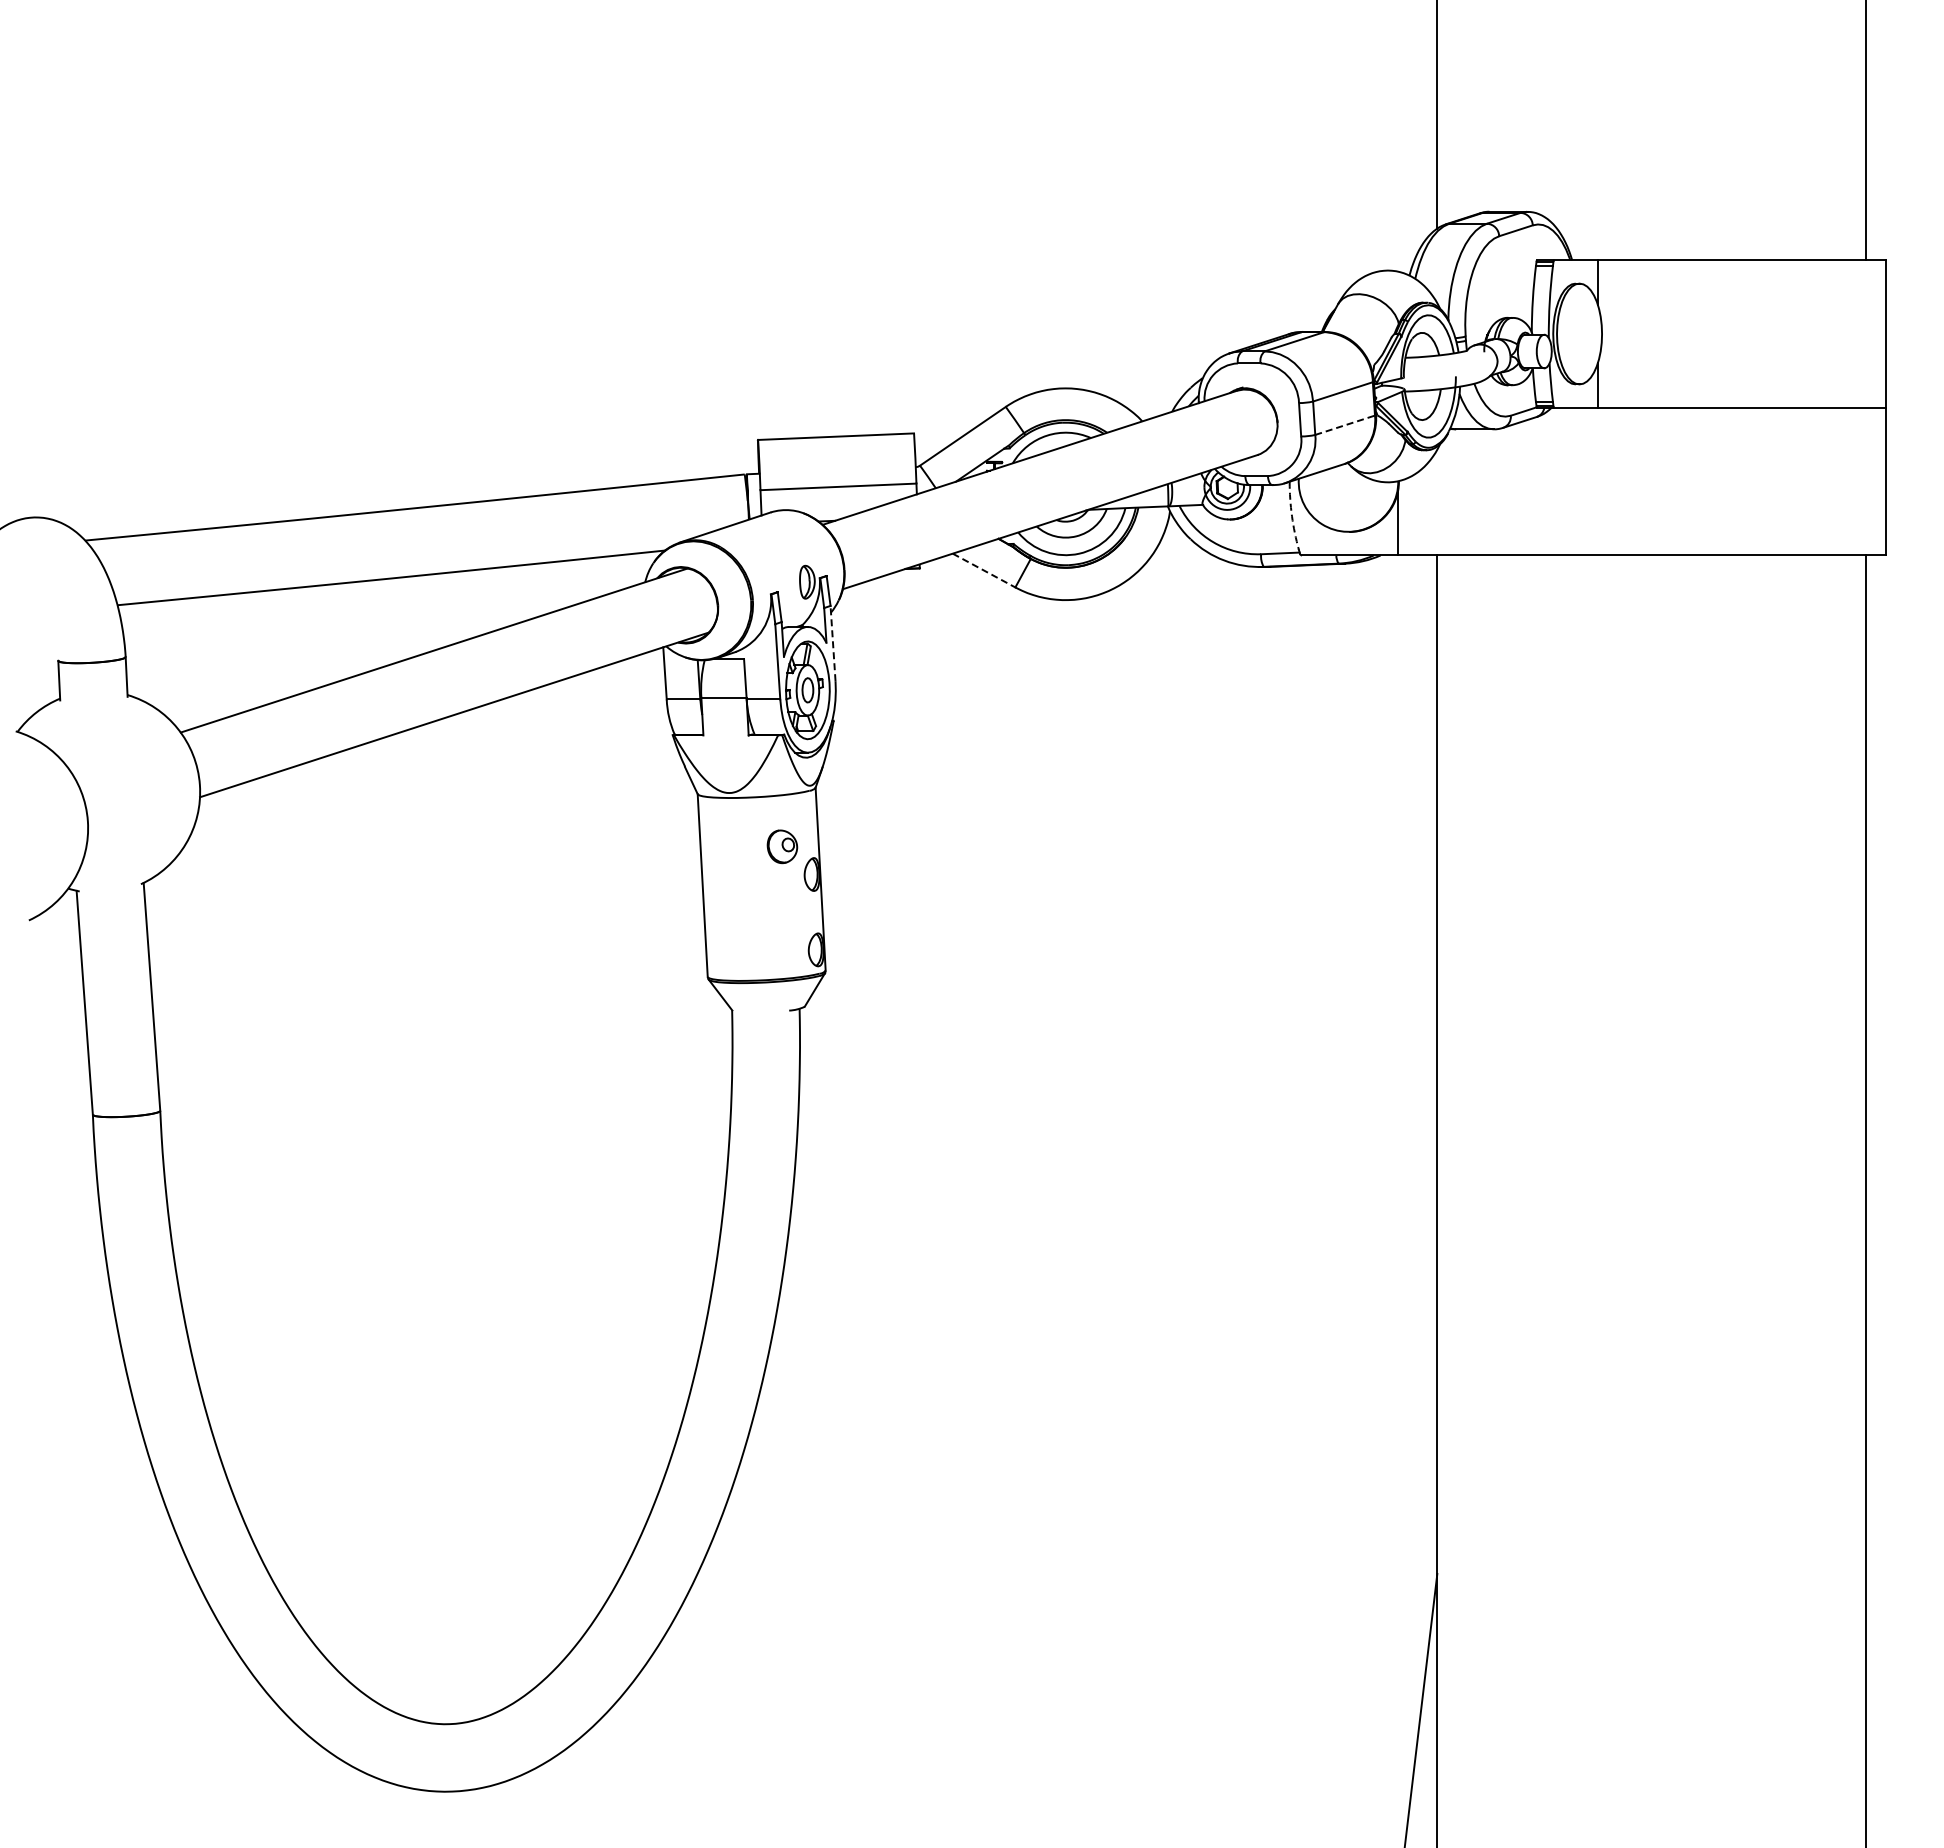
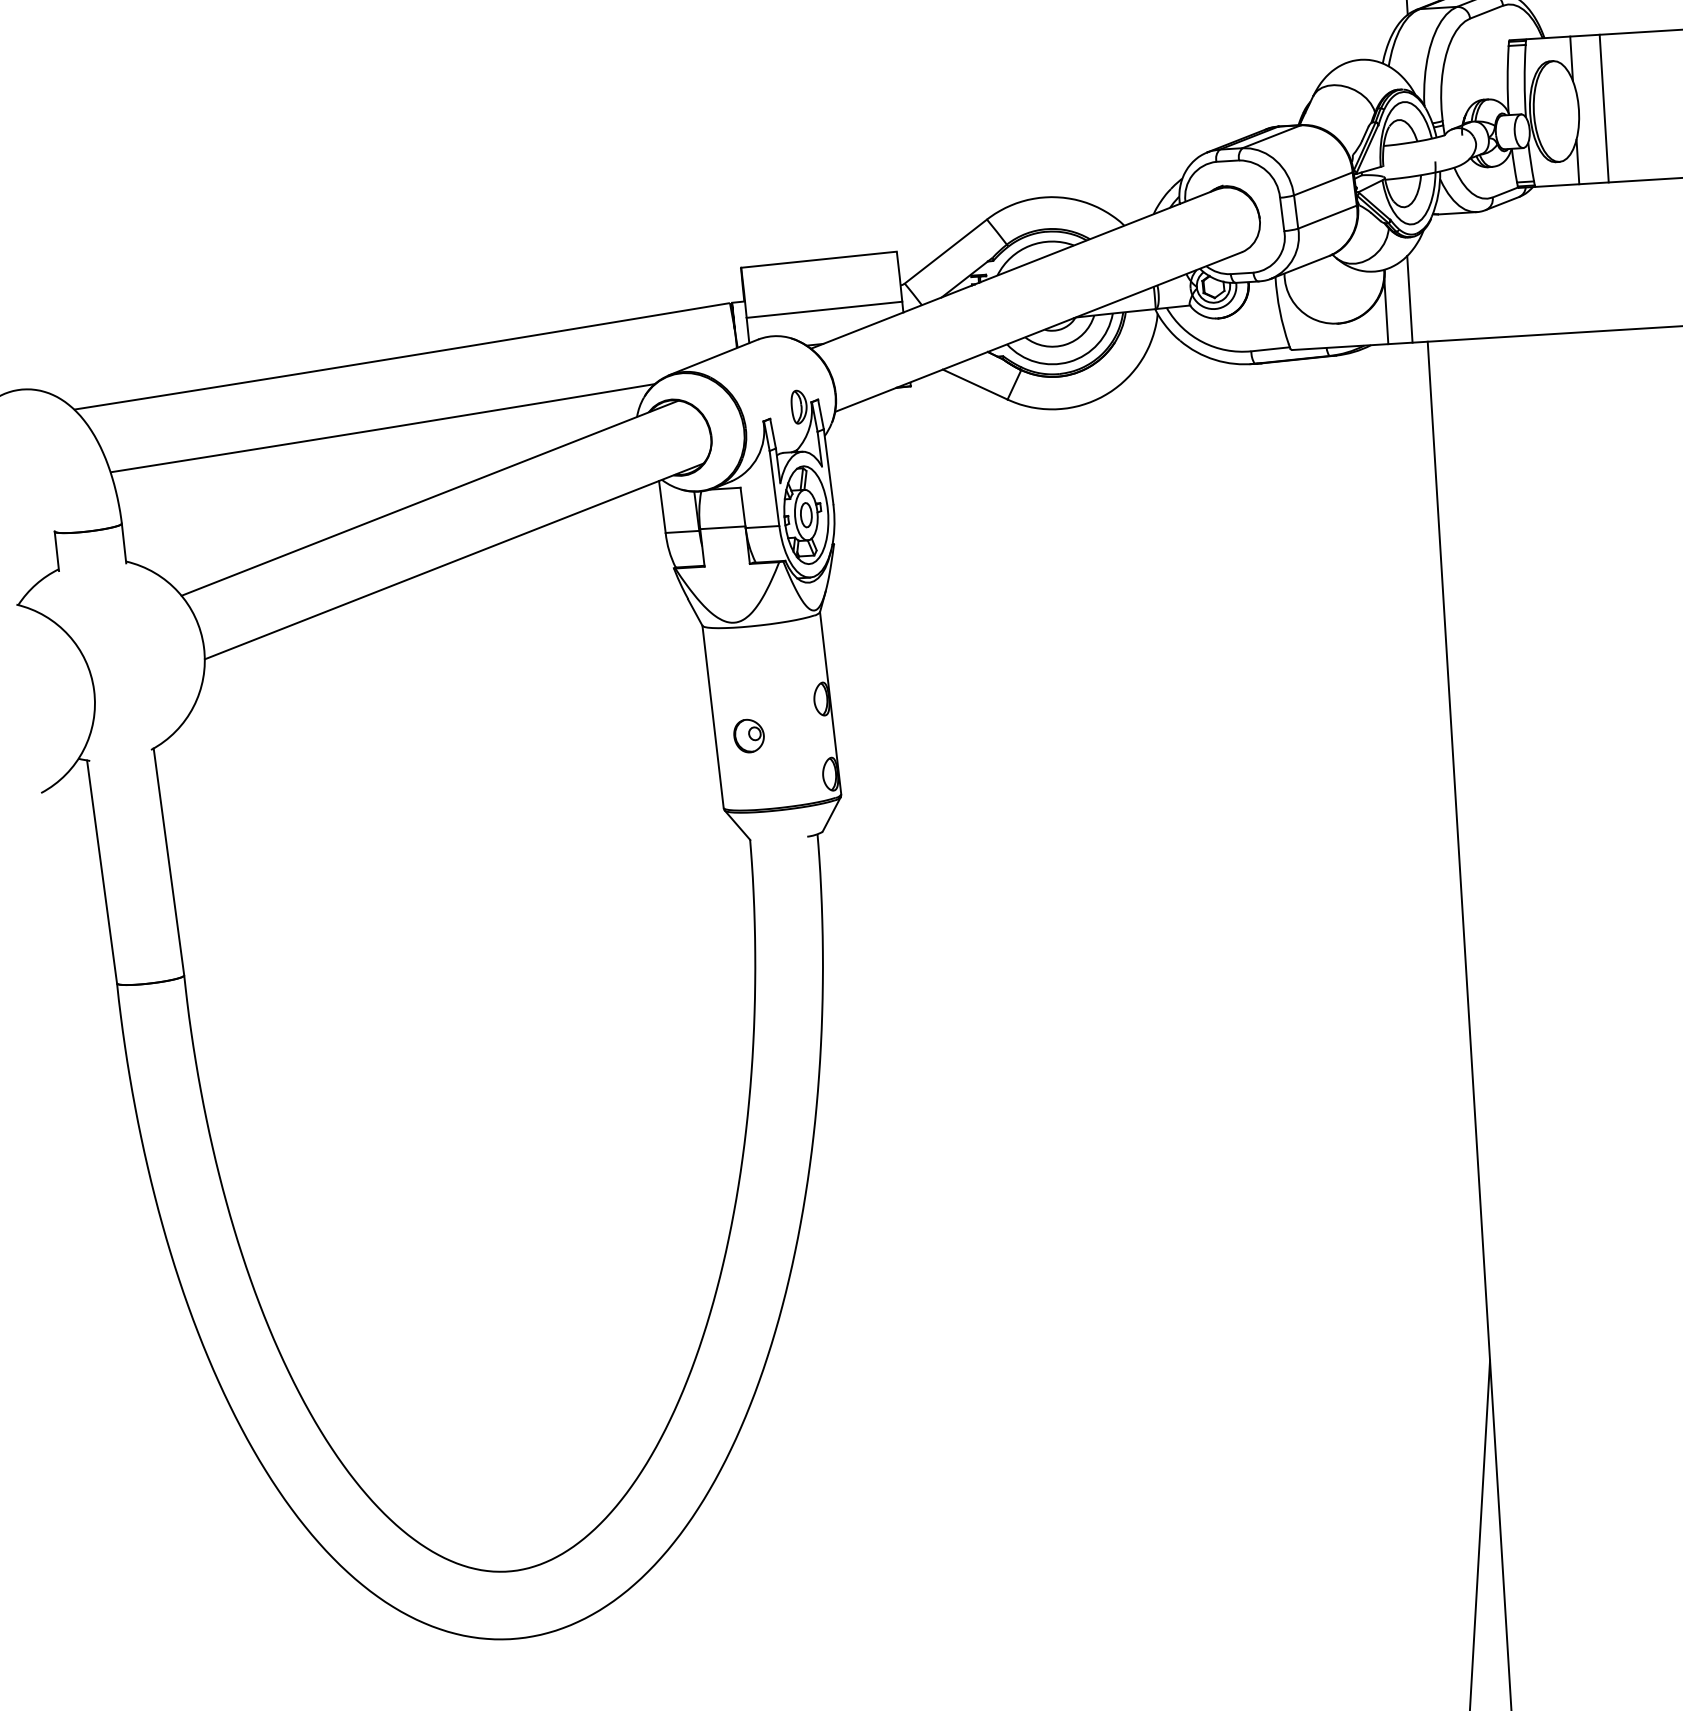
line: (1627, 333) -> (1604, 108), added
line: (1345, 425) -> (1327, 217), dashed -> solid
line: (1422, 511) -> (1410, 298), added
arc: (1291, 516) -> (1279, 311), dashed -> solid
line: (984, 570) -> (975, 384), dashed -> solid
line: (833, 643) -> (829, 466), dashed -> solid
part: (782, 846) -> (749, 735), moved

